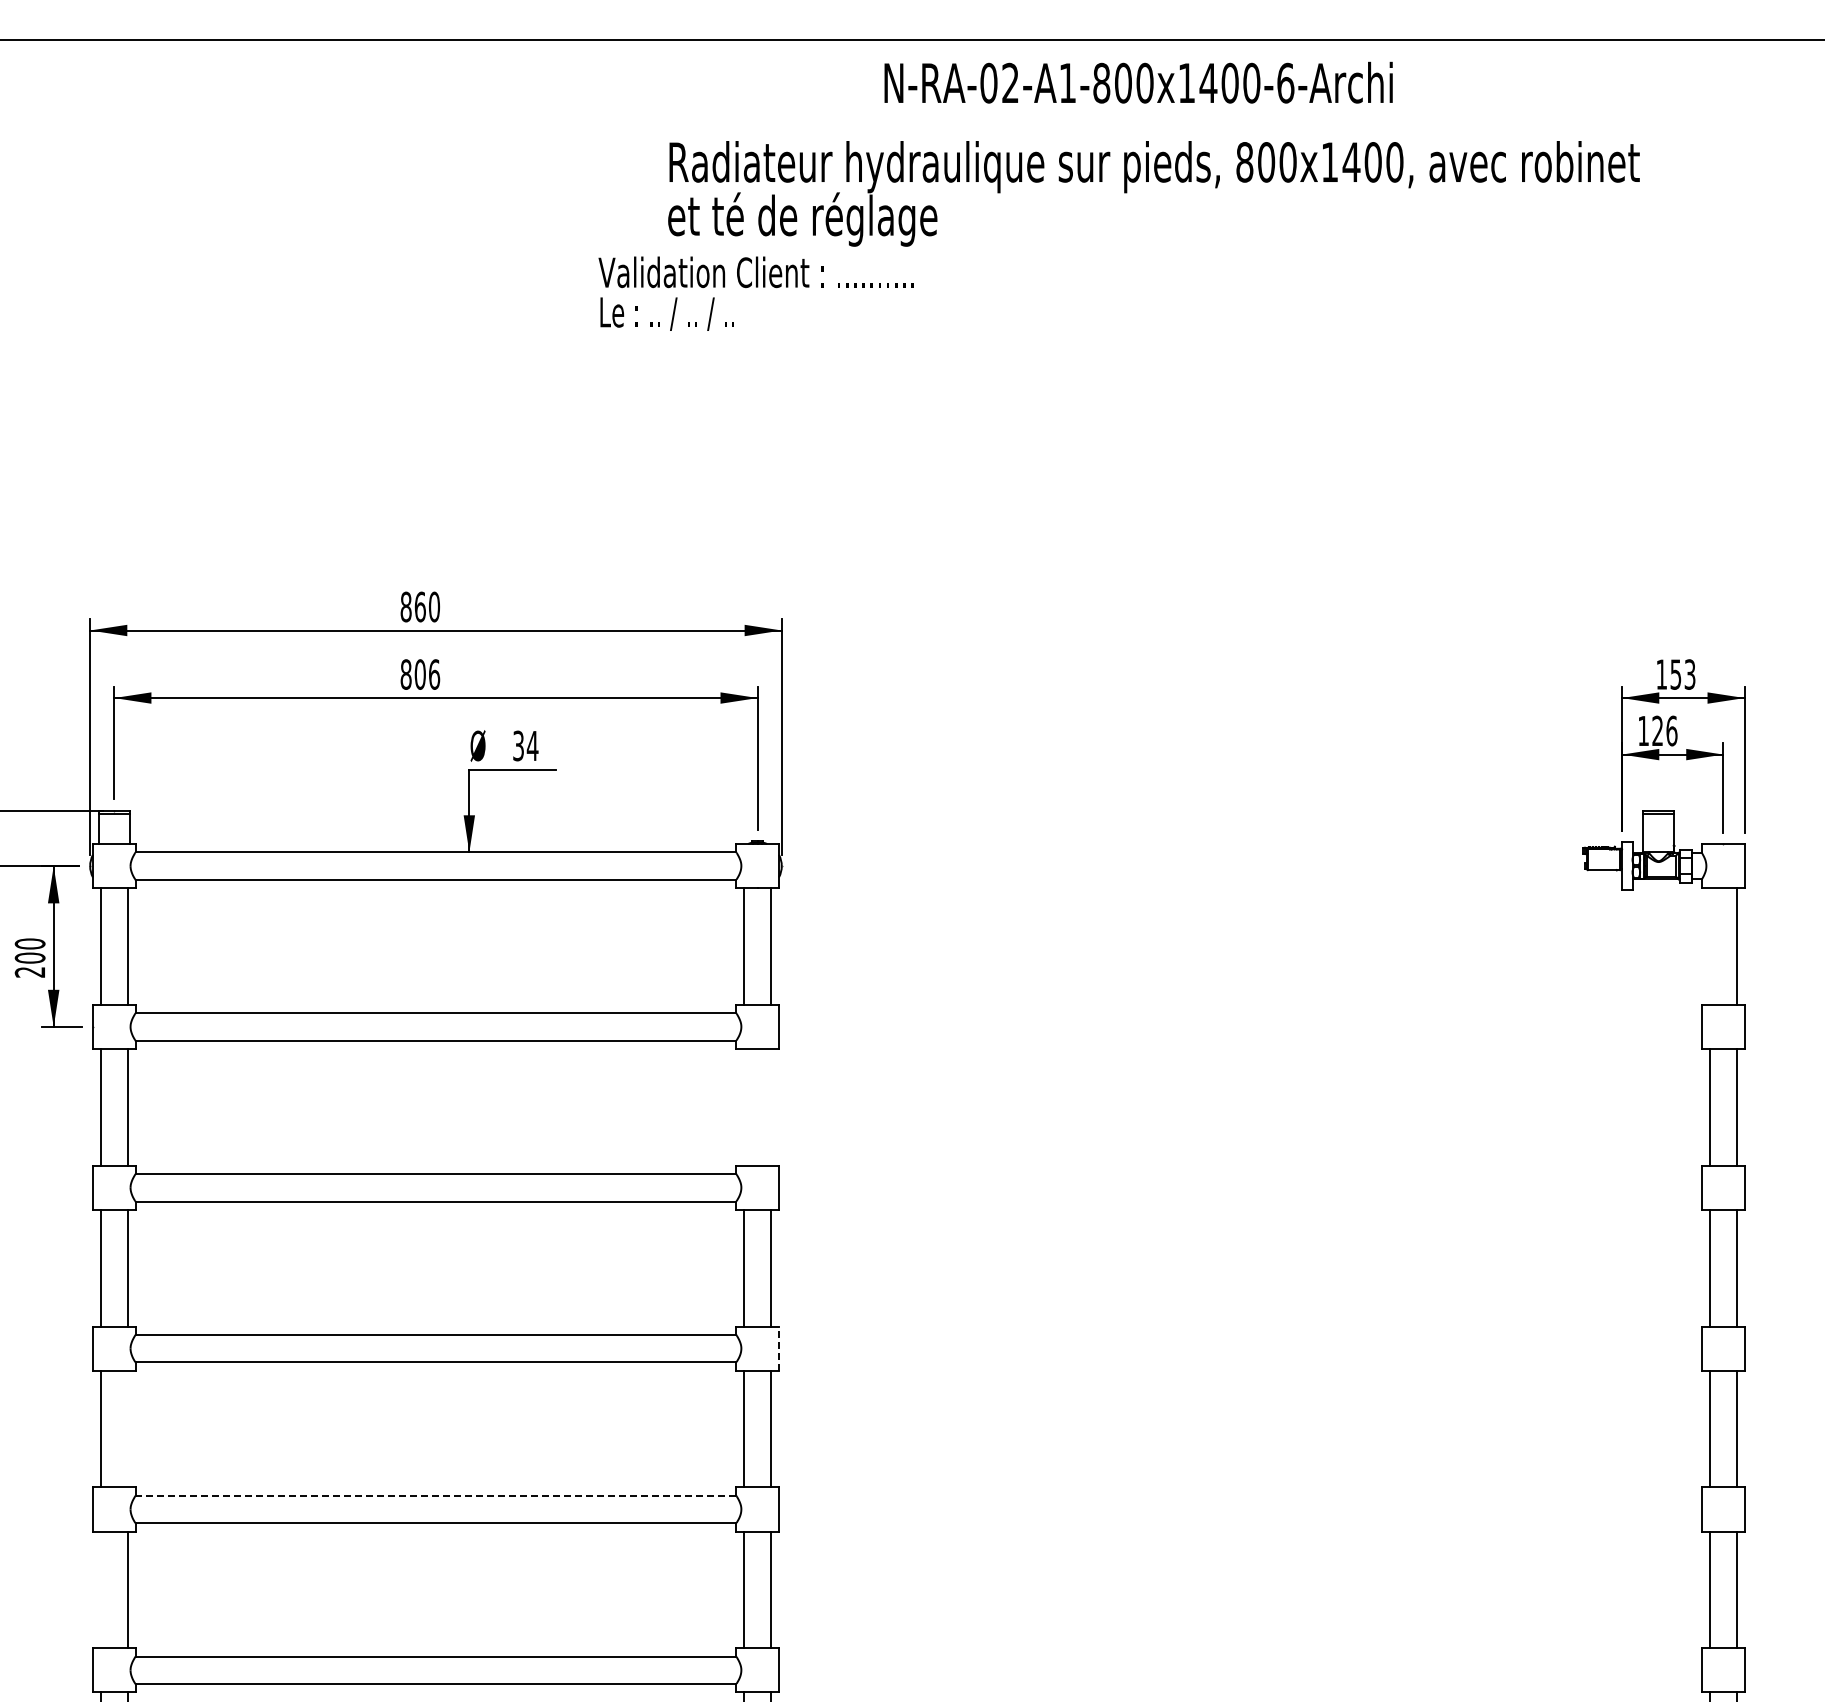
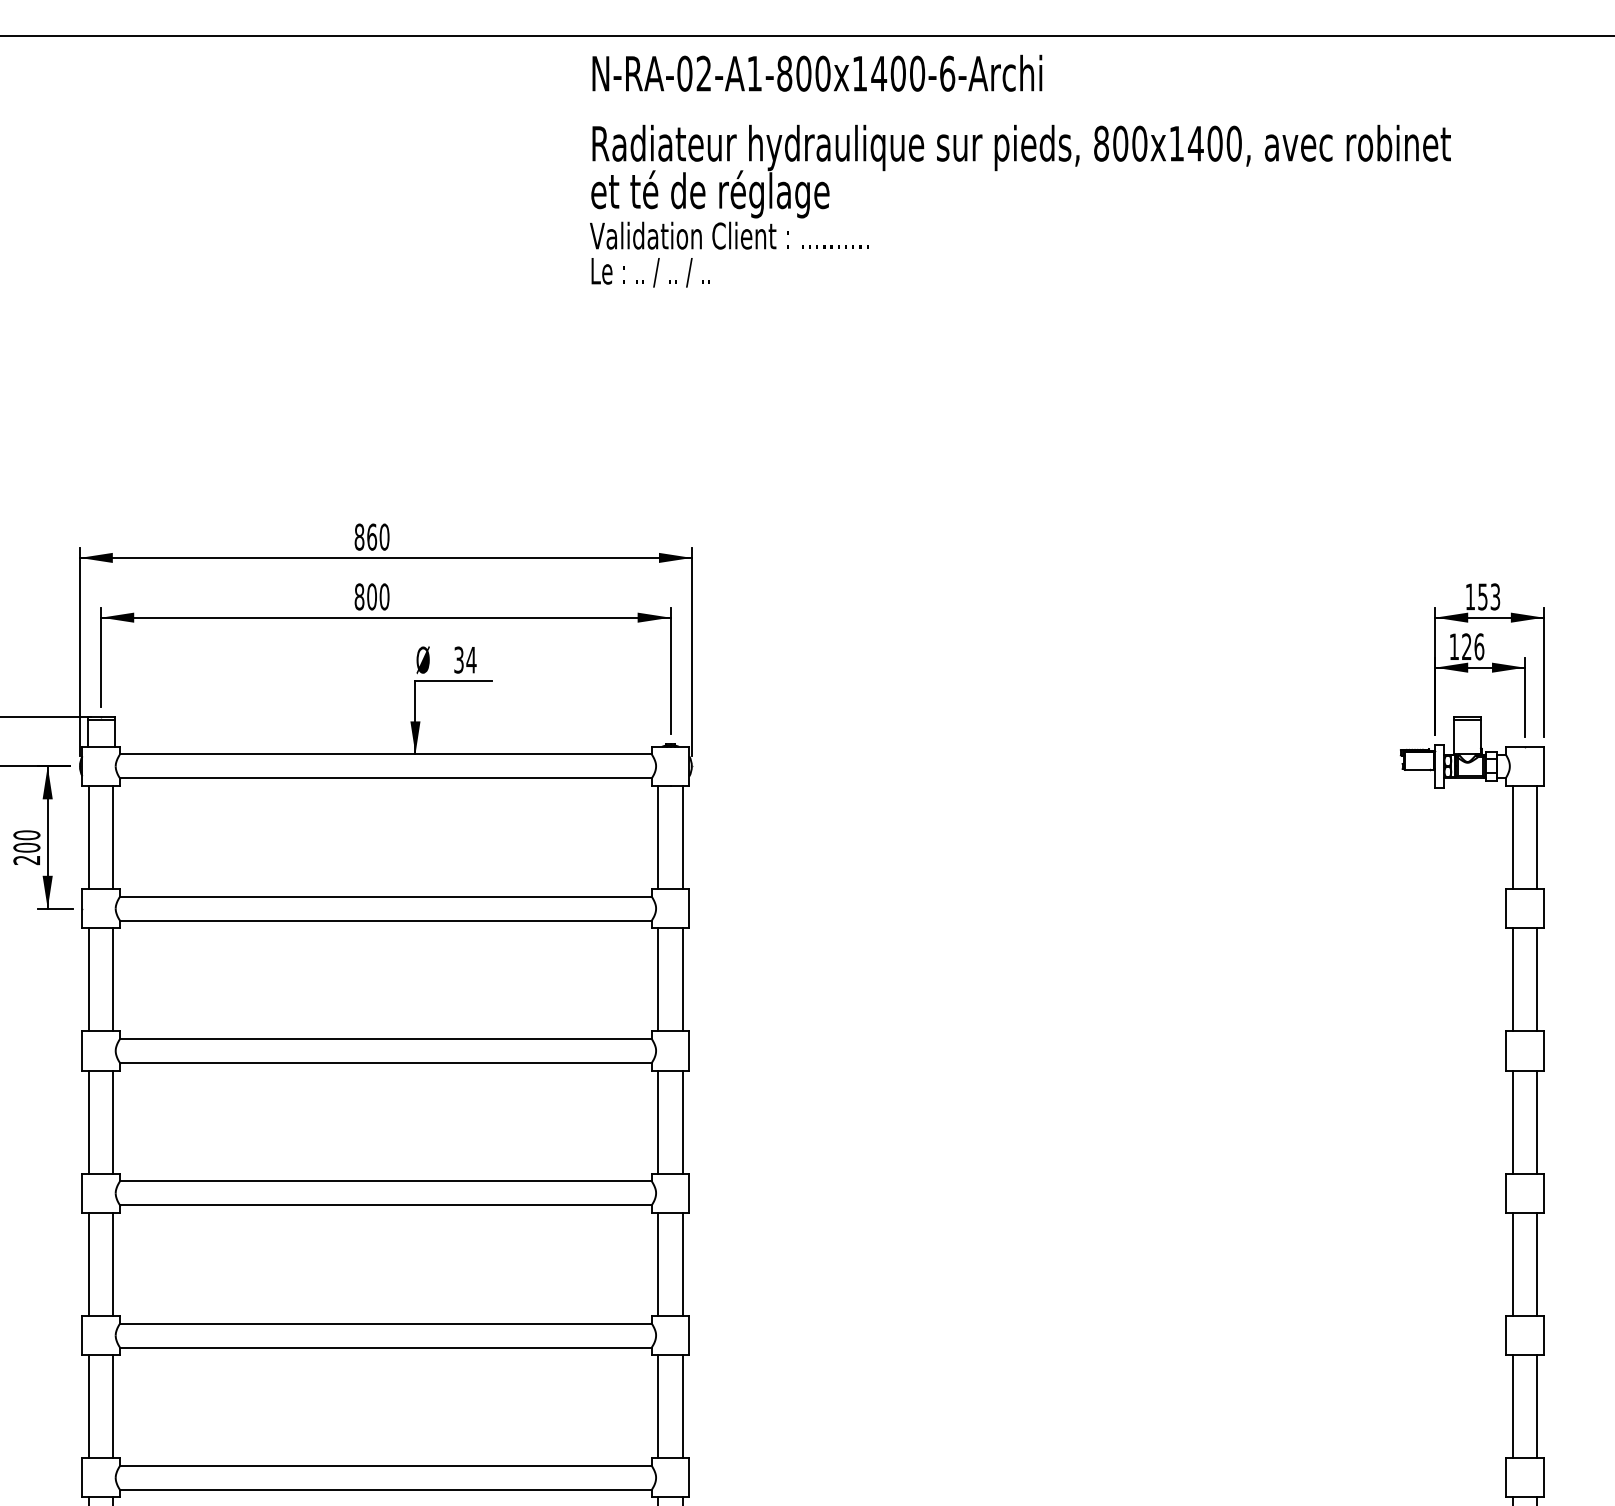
text: (1138, 82) -> (817, 73), moved
text: (755, 293) -> (728, 254), moved
text: (434, 674) -> (384, 596), 806 -> 800
line: (1709, 946) -> (1512, 837), added
line: (743, 1107) -> (657, 979), added
line: (771, 1107) -> (682, 979), added
line: (778, 1348) -> (688, 1193), dashed -> solid
line: (127, 1428) -> (113, 1263), added
line: (435, 1495) -> (385, 1323), dashed -> solid
line: (100, 1589) -> (89, 1406), added

